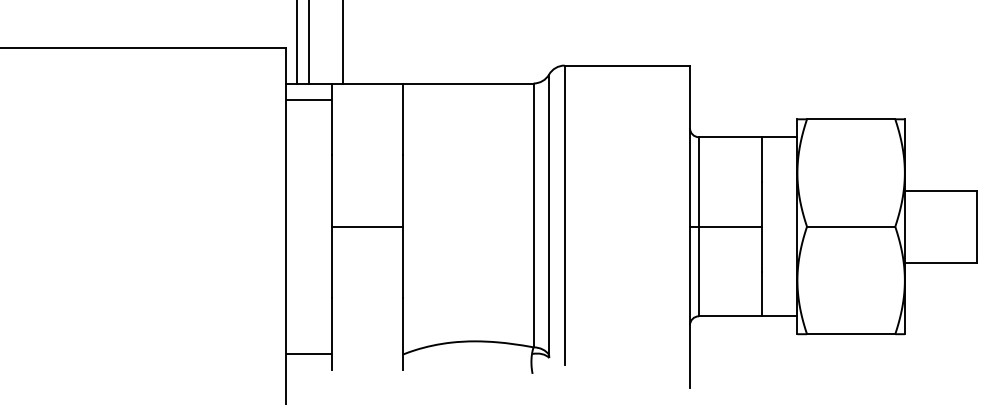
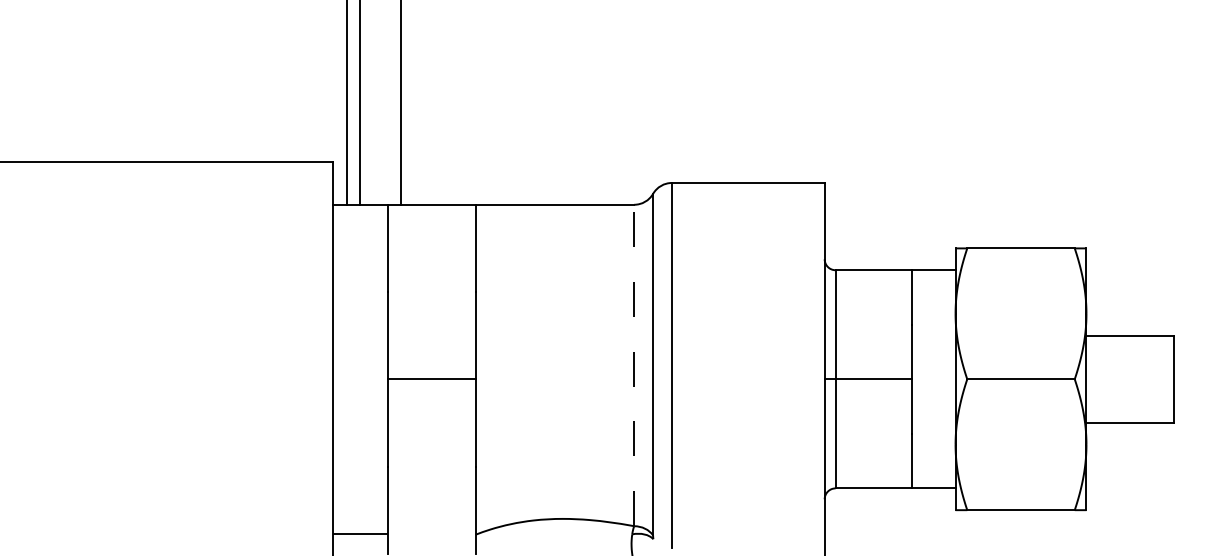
line: (308, 99) -> (360, 224), removed
line: (533, 215) -> (634, 365), solid -> dashed

